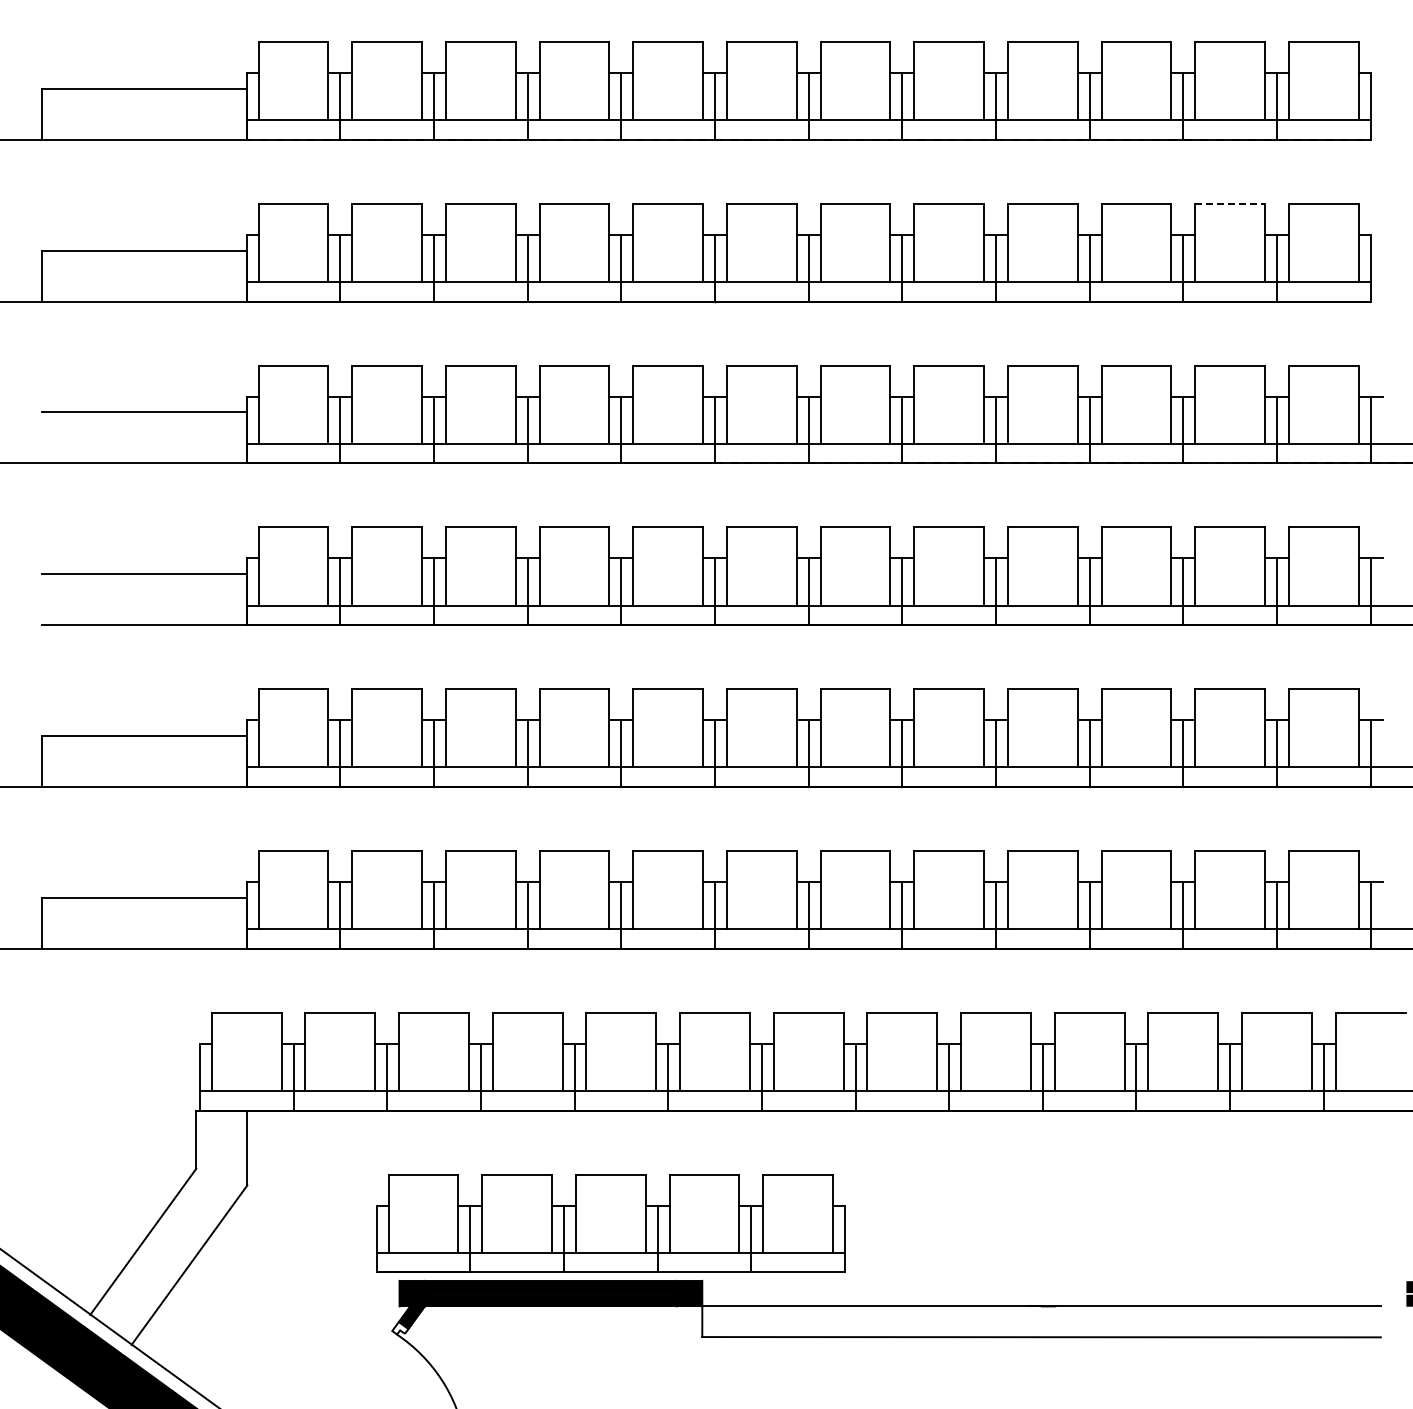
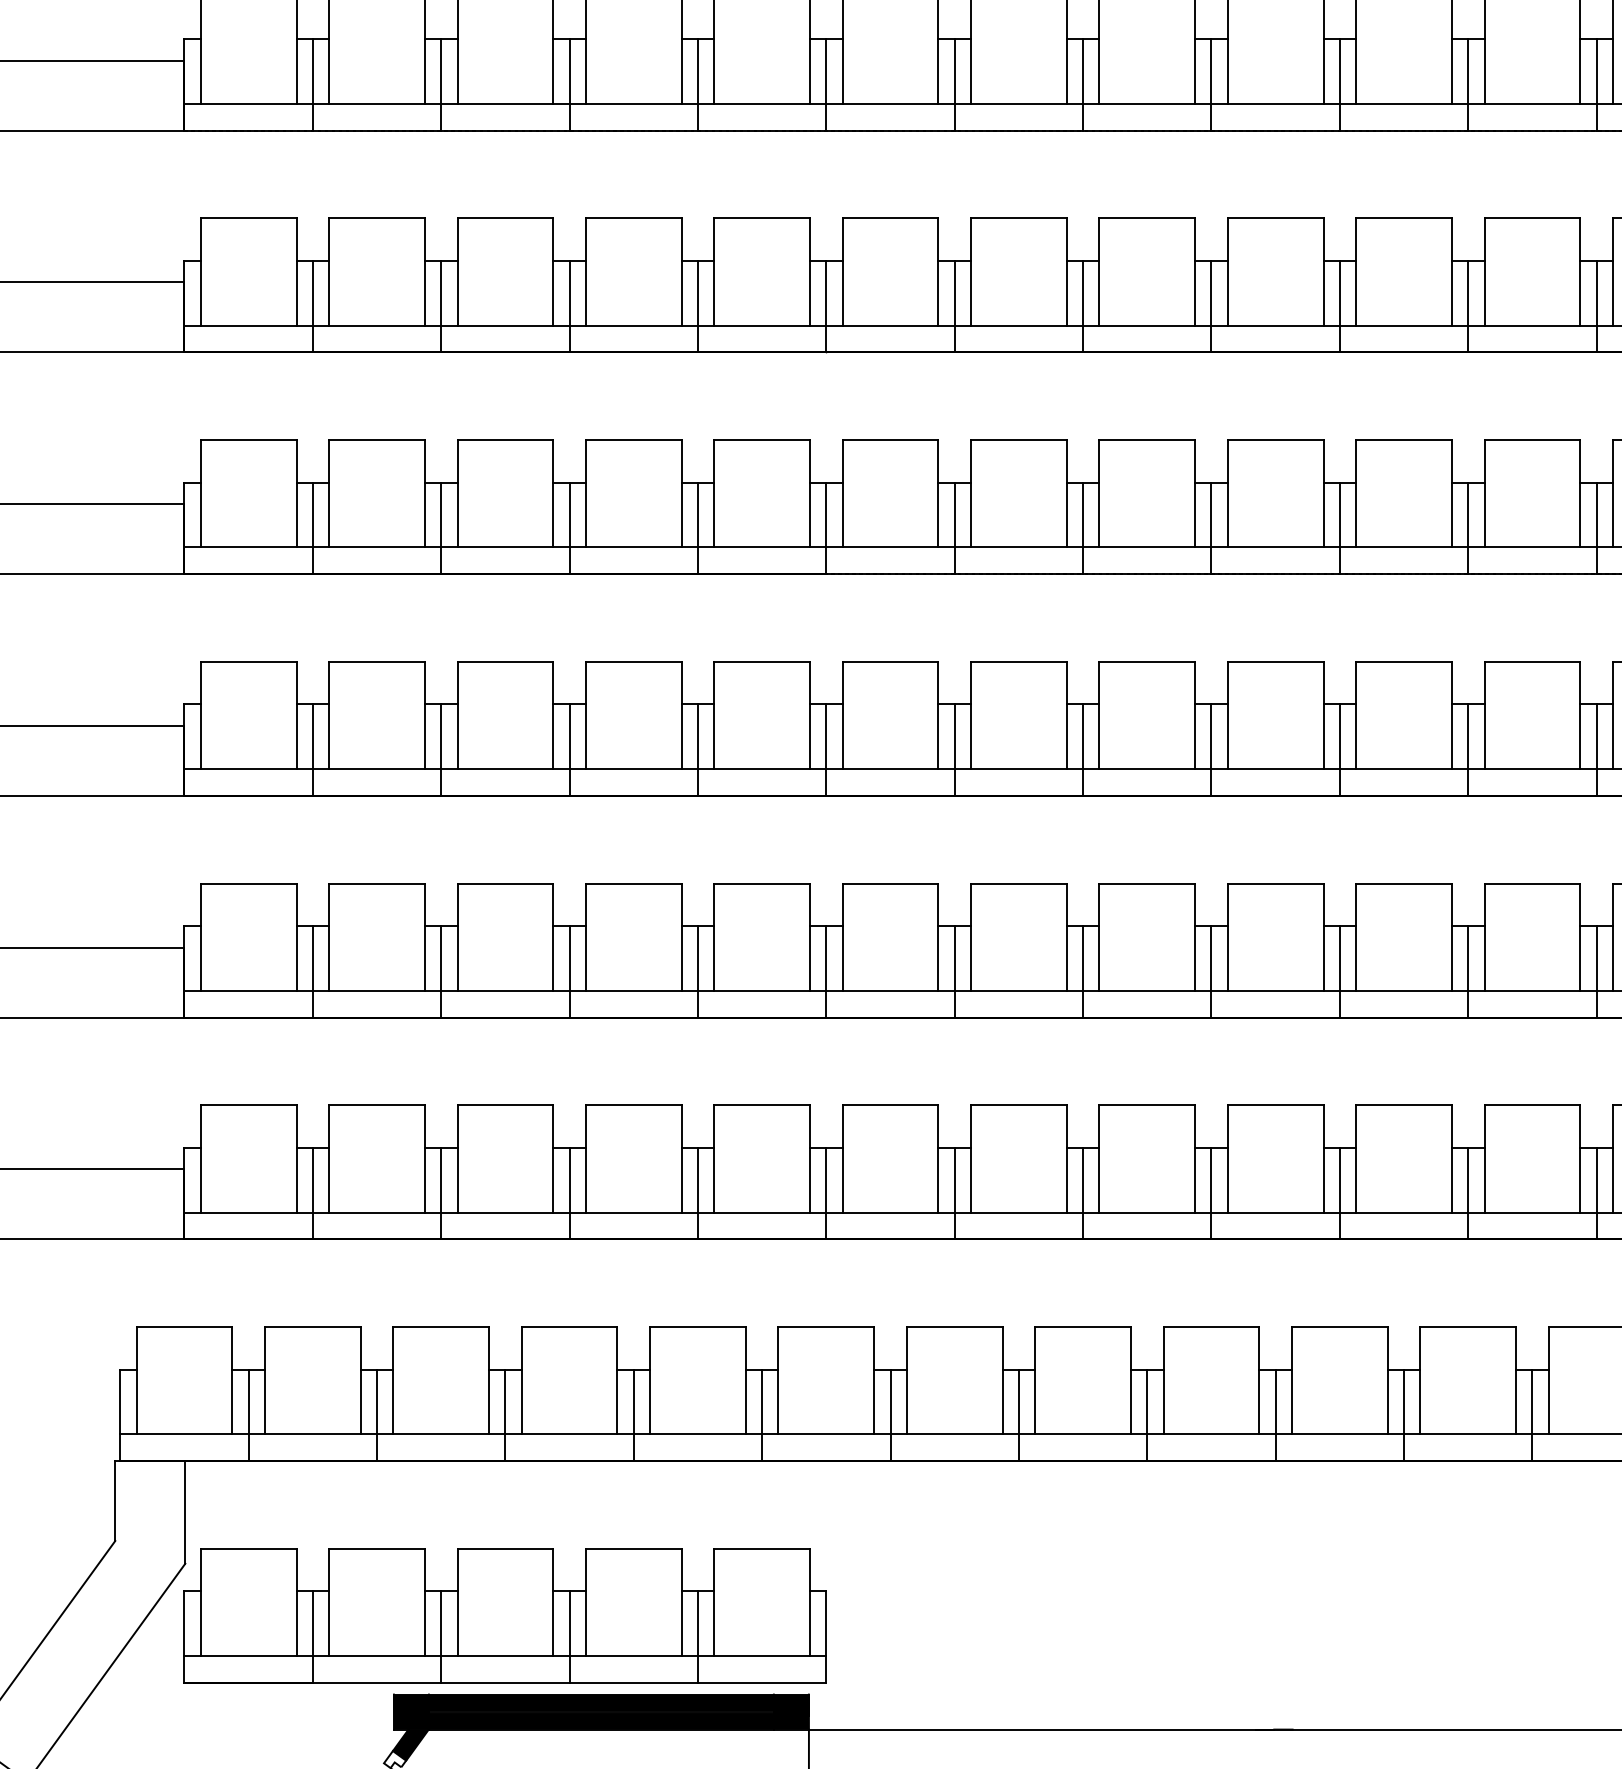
line: (1230, 203) -> (1532, 217), dashed -> solid
part: (610, 1223) -> (504, 1615), moved

